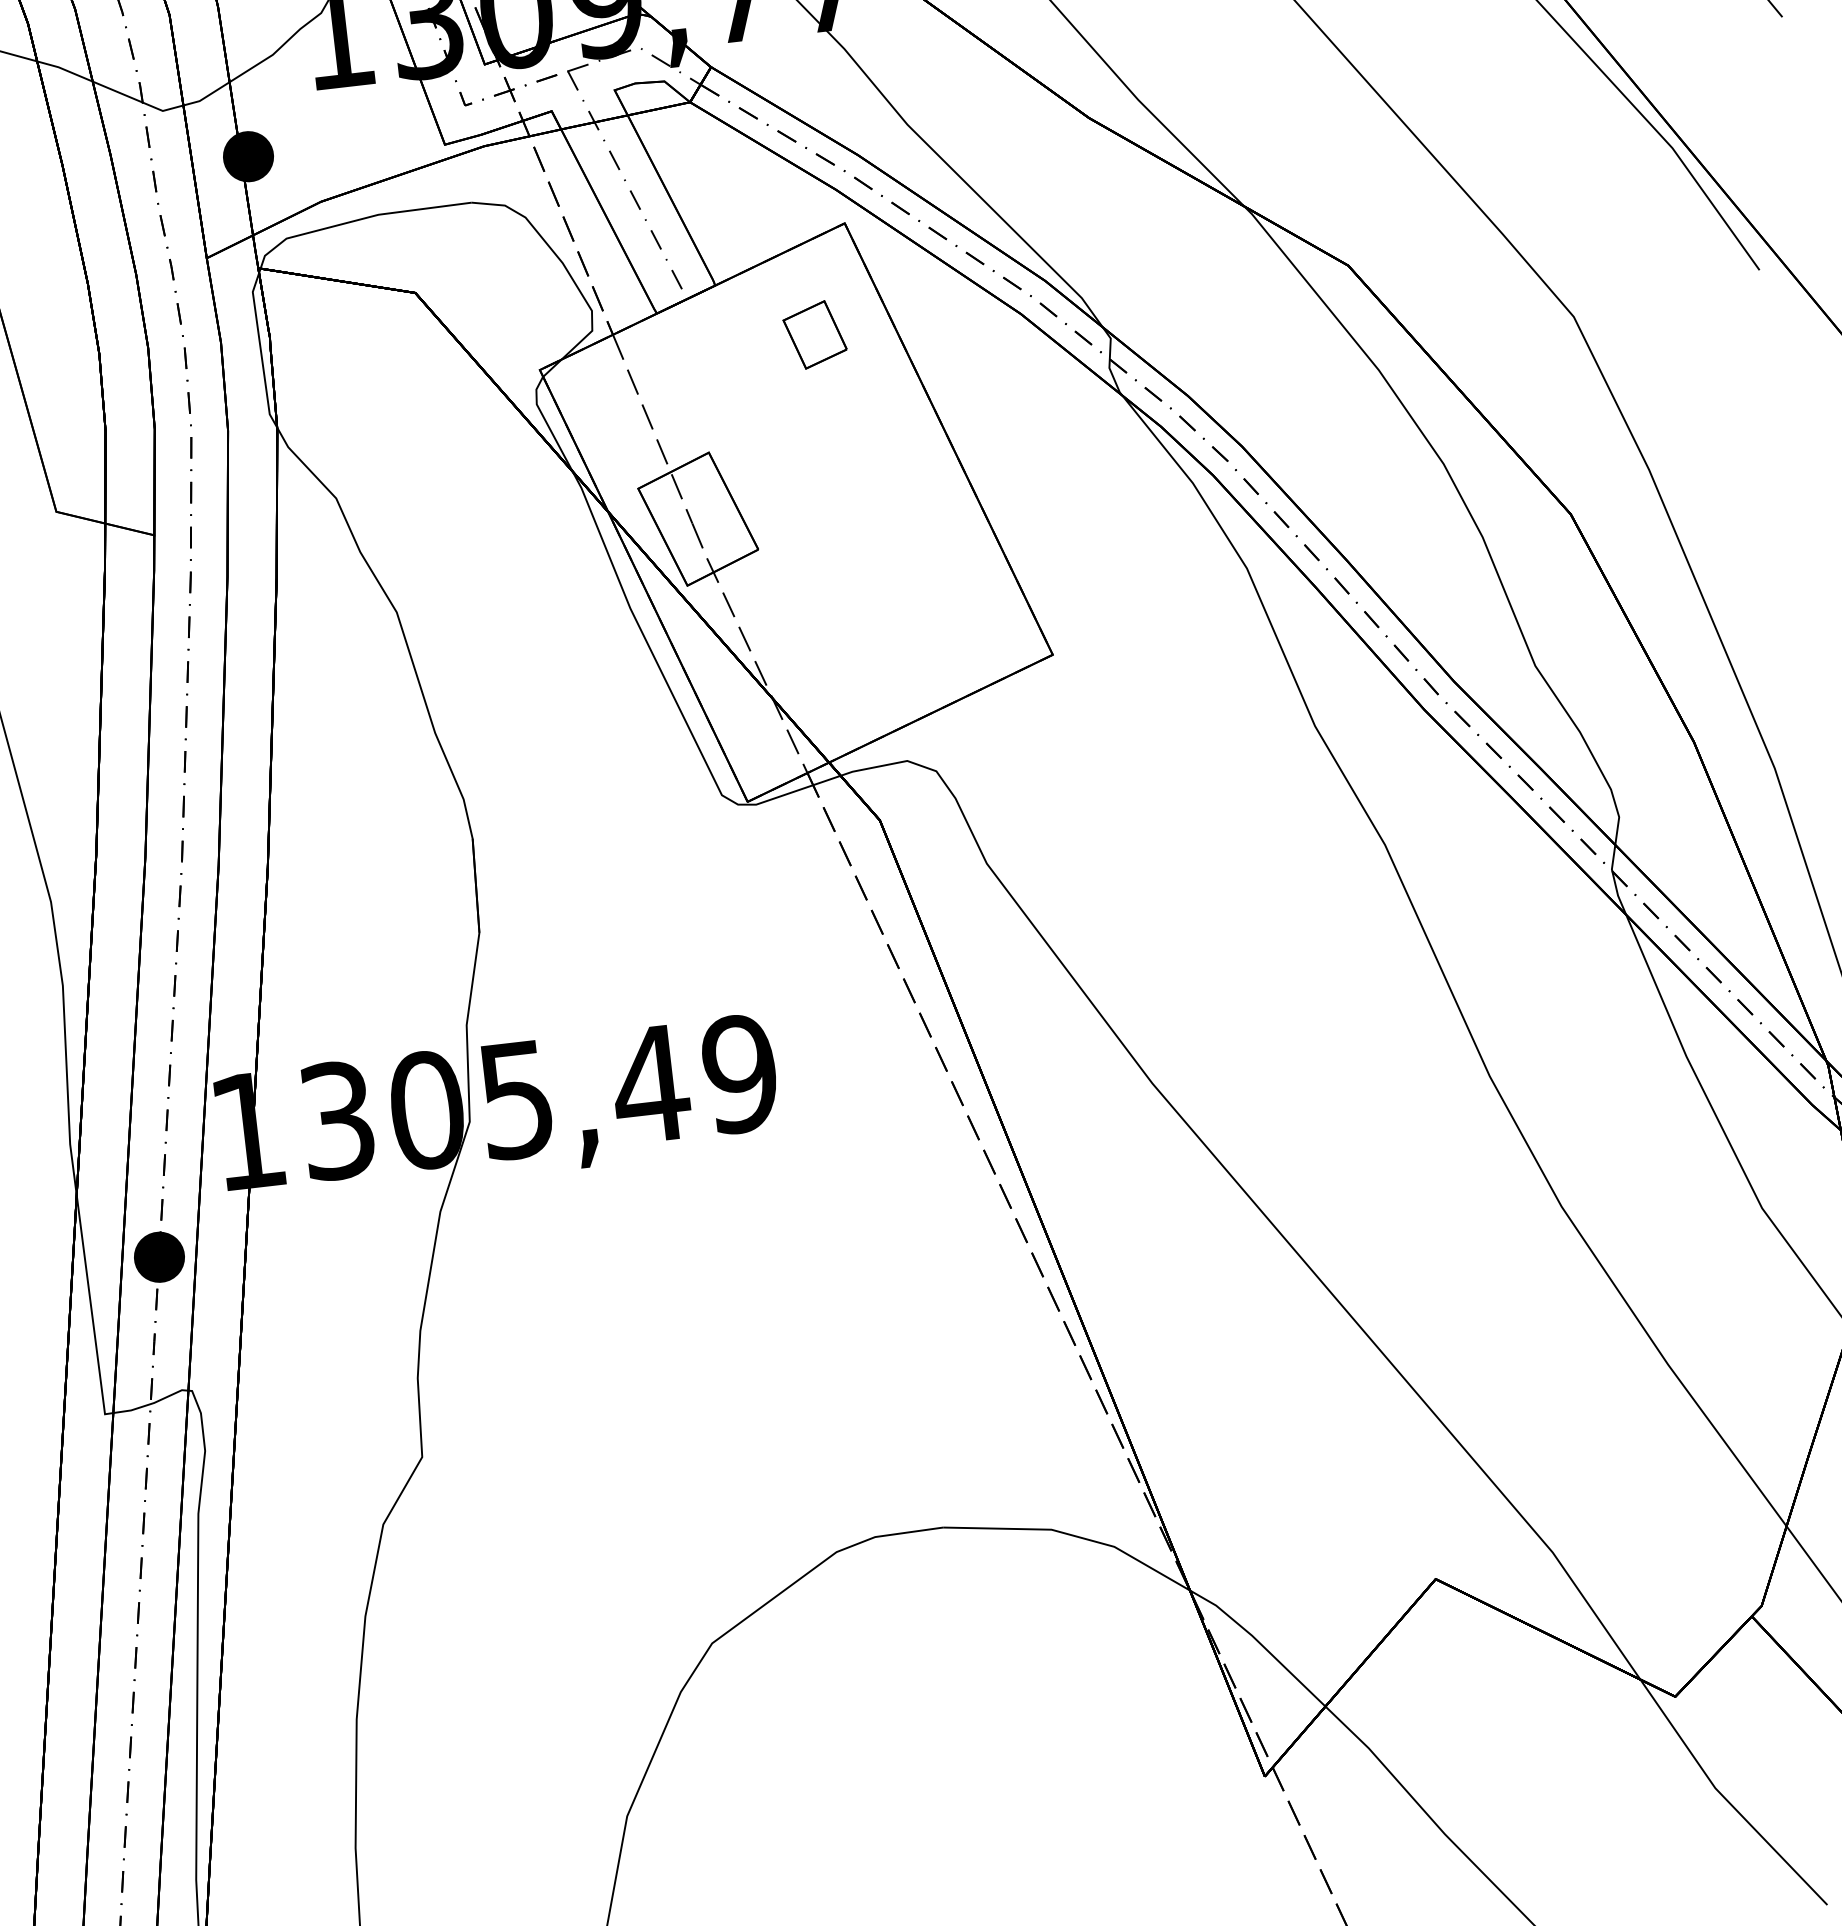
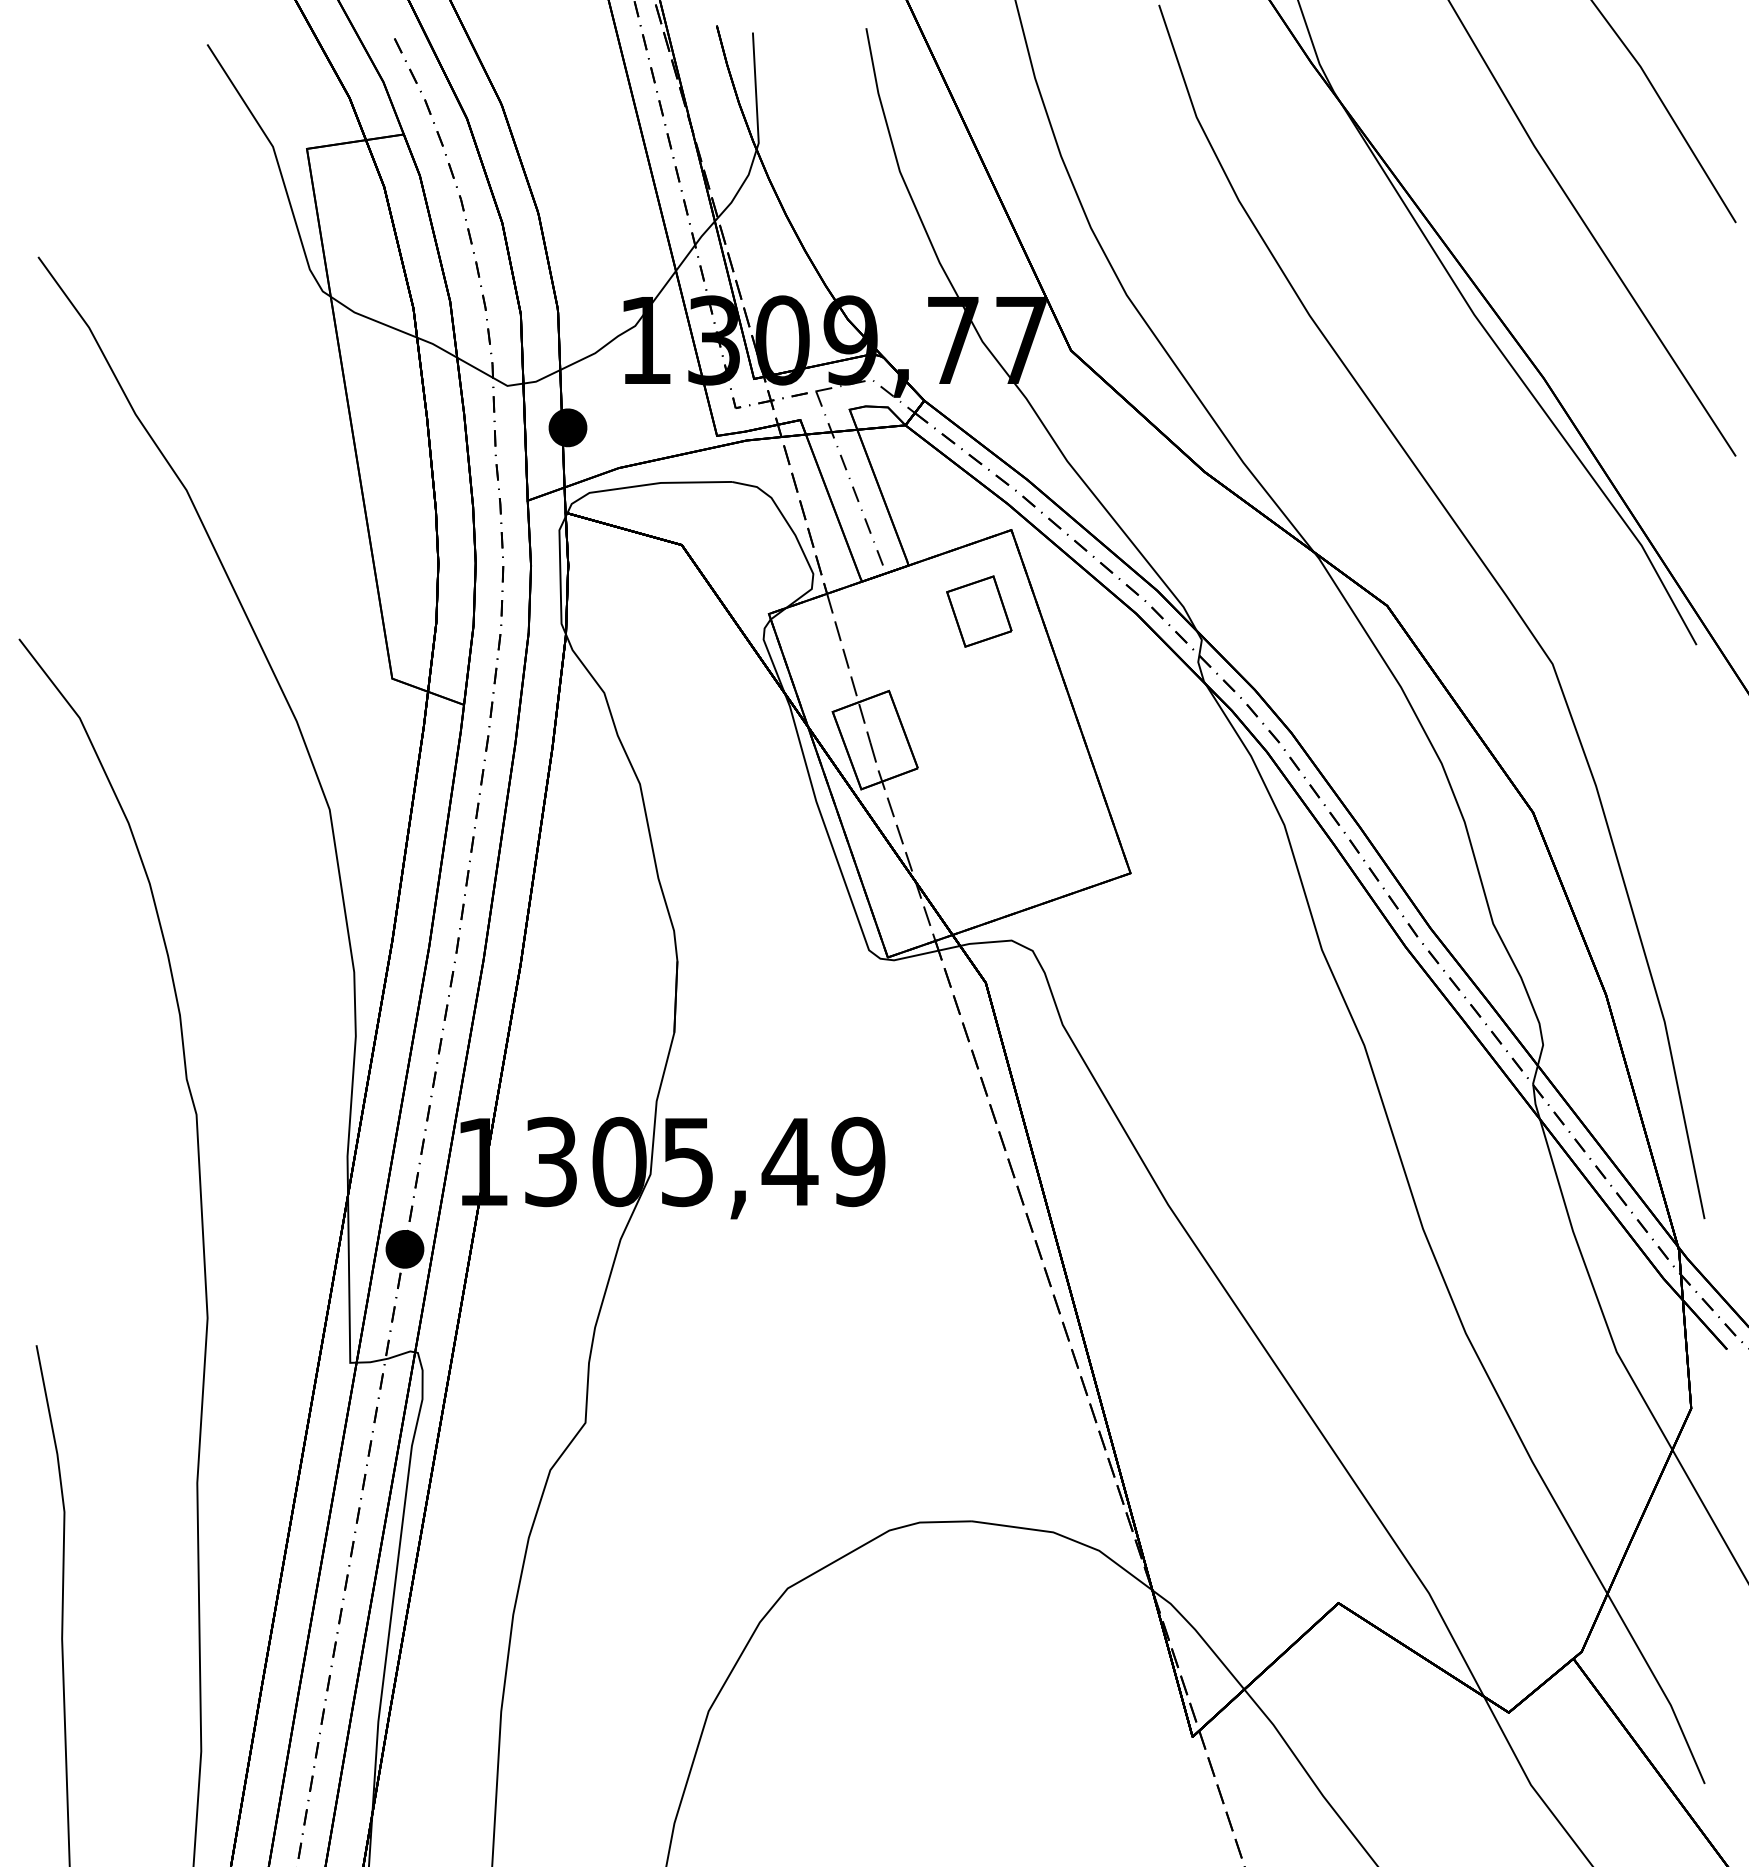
part: (815, 334) -> (979, 611), size x1.43

